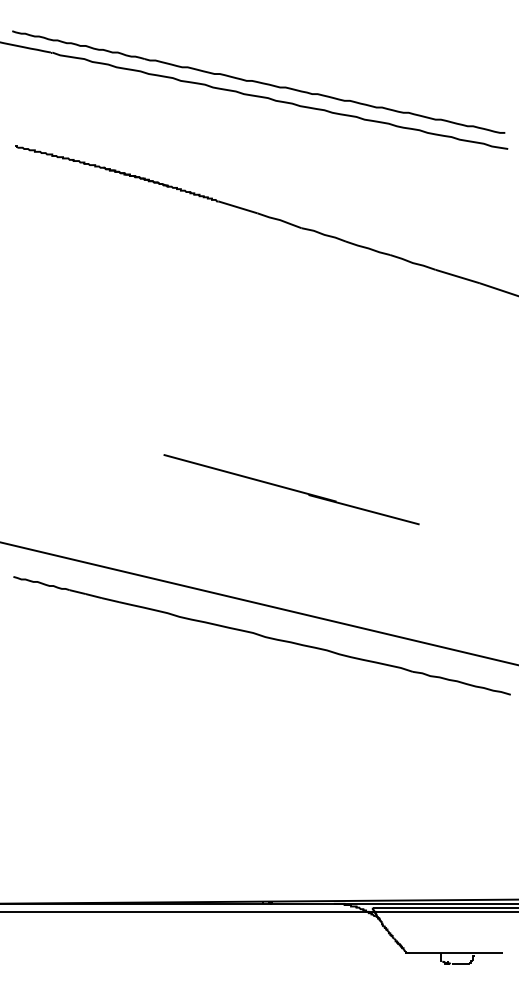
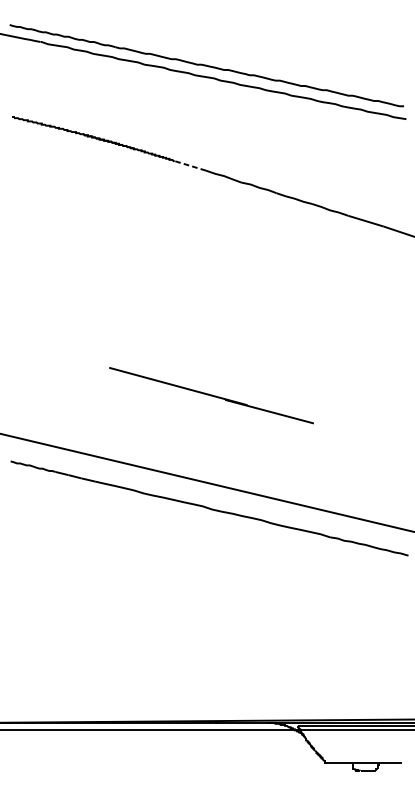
line: (237, 207) -> (189, 165), solid -> dashed
line: (291, 489) -> (211, 395), moved

